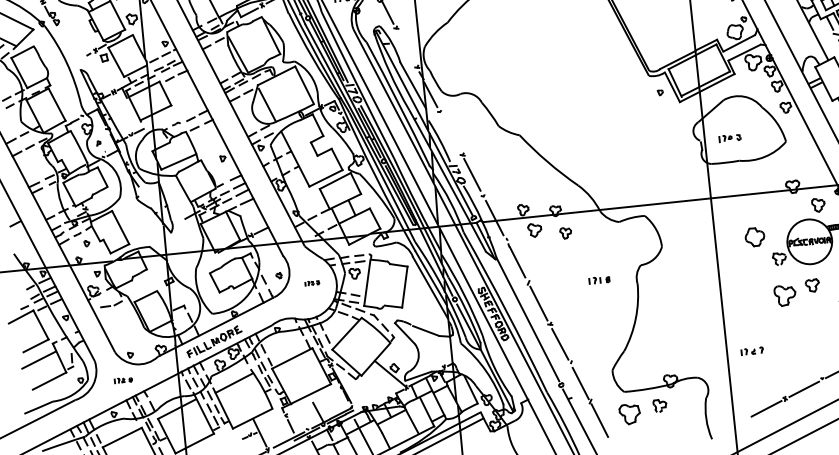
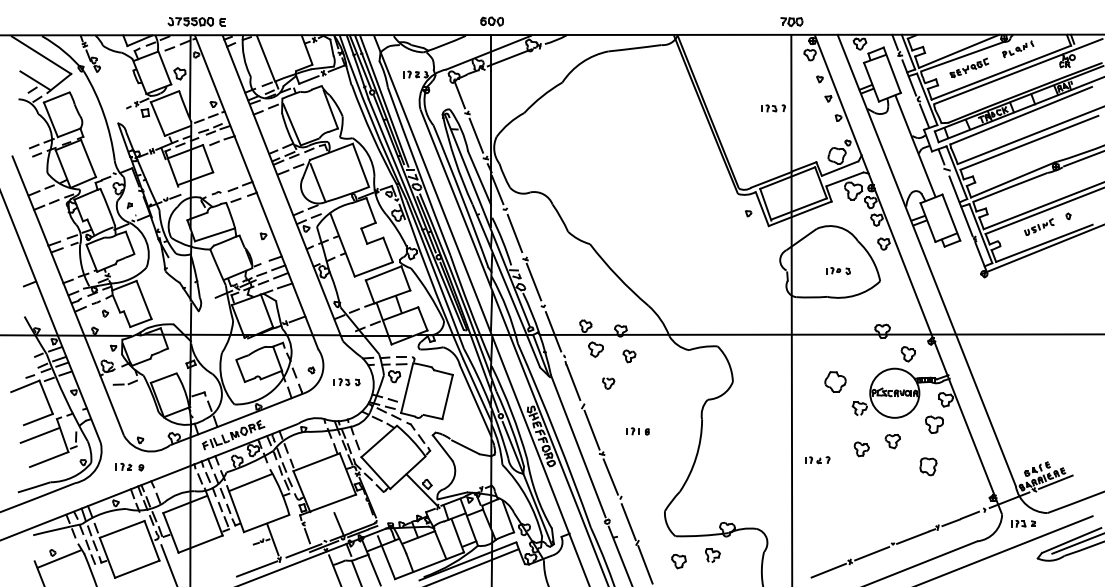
line: (406, 47) -> (476, 135), added
line: (450, 132) -> (514, 233), added
part: (730, 138) -> (838, 271), moved
part: (549, 259) -> (608, 383), added
part: (599, 280) -> (637, 431), moved
part: (311, 283) -> (346, 382), size x1.67
part: (784, 295) -> (861, 449), size x0.62
part: (752, 351) -> (817, 460), moved
part: (123, 379) -> (129, 466), size x1.43
part: (629, 414) -> (678, 561), size x0.62

